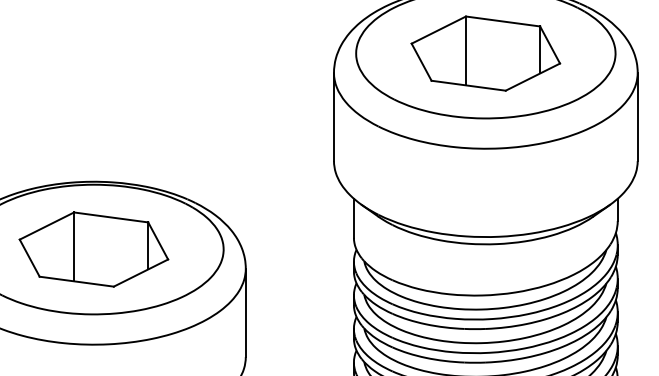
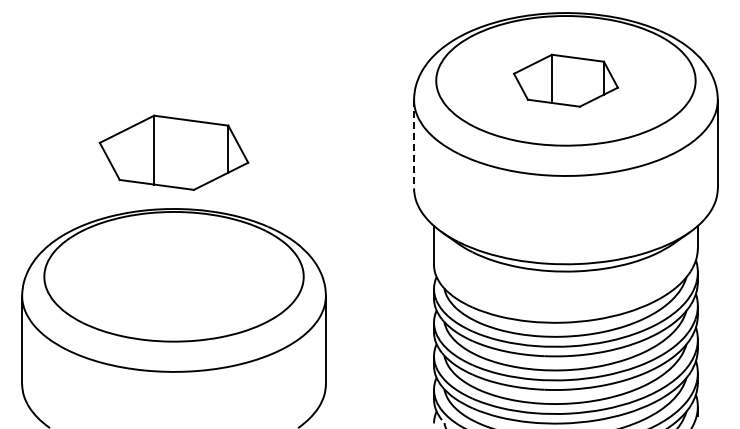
part: (485, 53) -> (565, 80), size x0.7
line: (334, 117) -> (414, 144), solid -> dashed
part: (93, 249) -> (173, 152), moved

